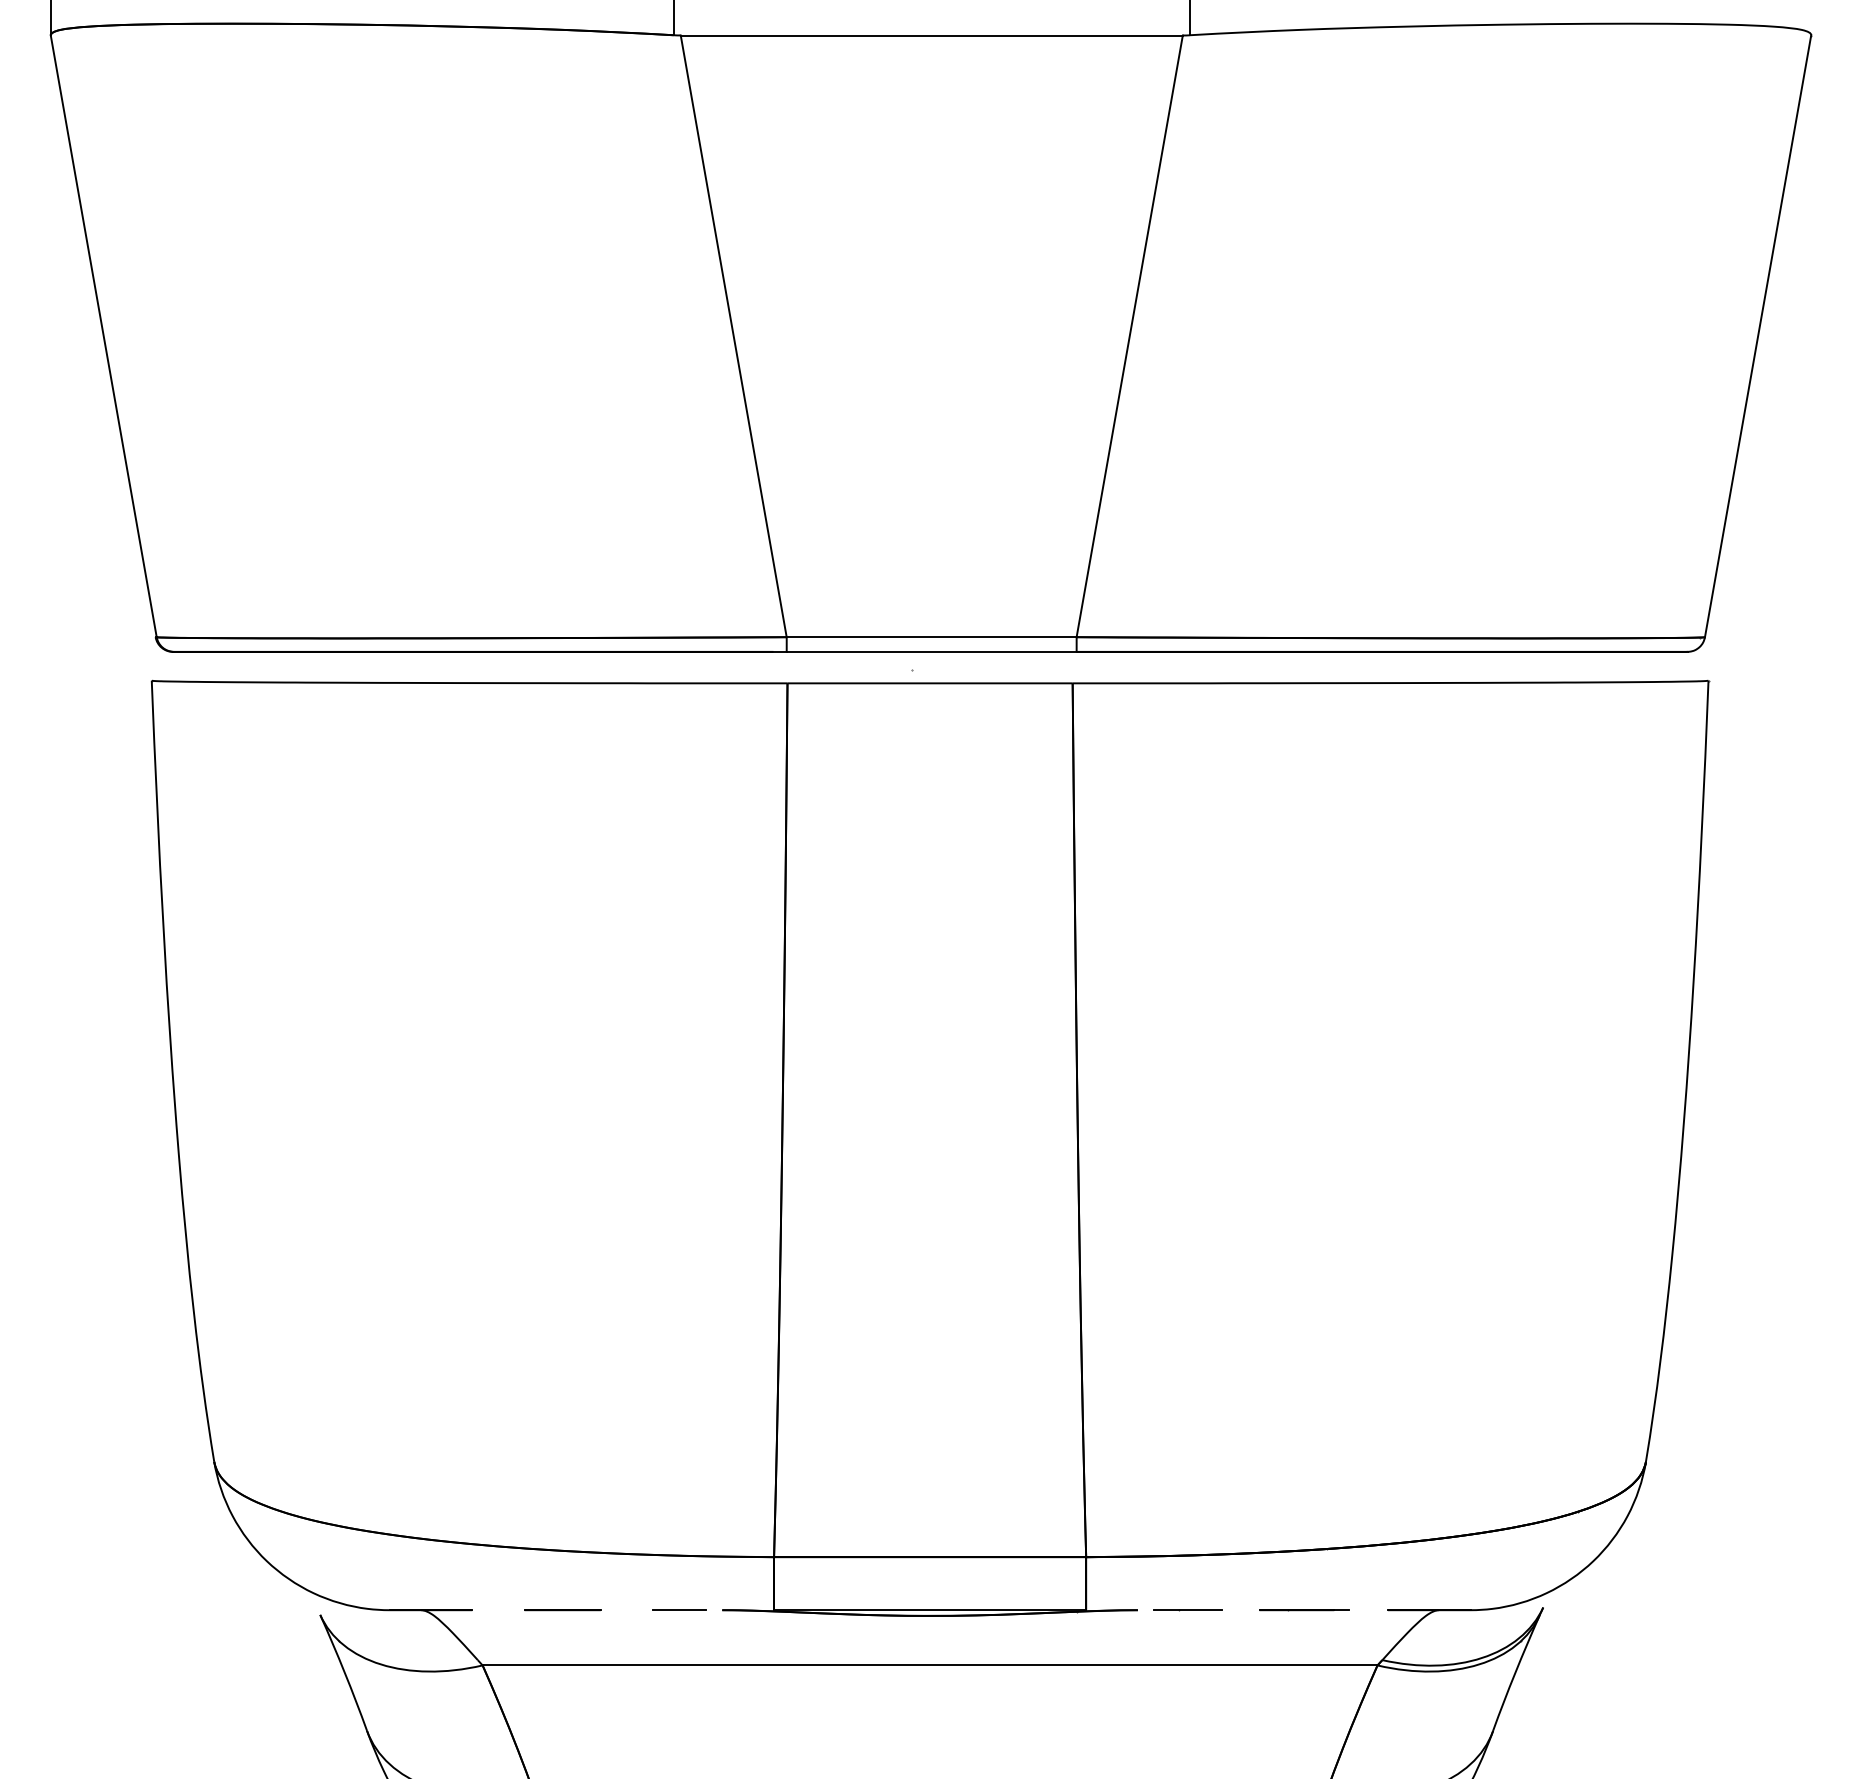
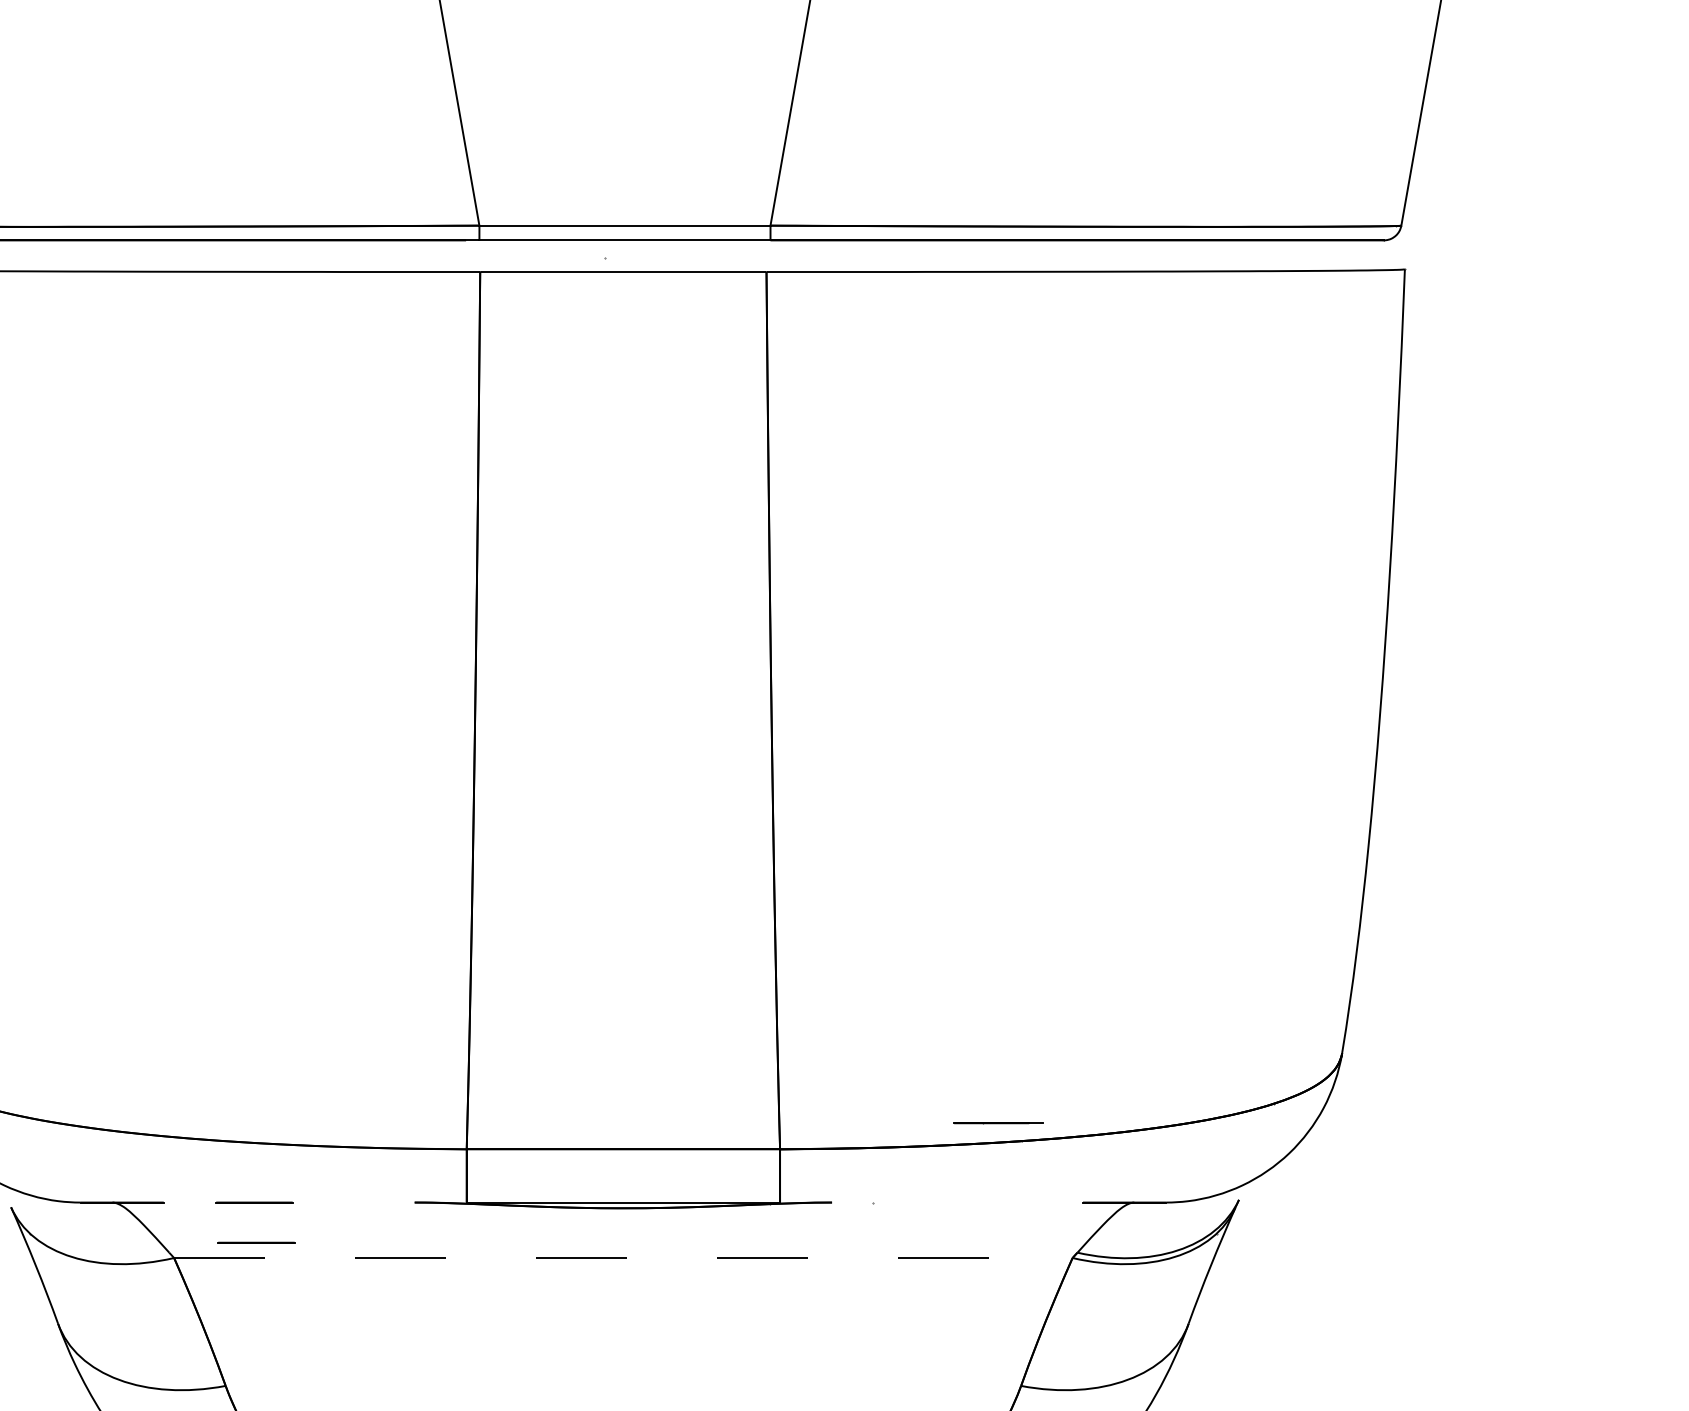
line: (679, 1610) -> (371, 1202), removed
line: (1188, 1610) -> (882, 1202), removed
line: (1304, 1610) -> (999, 1123), moved
line: (564, 1650) -> (256, 1243), added
line: (930, 1665) -> (623, 1258), solid -> dashed

